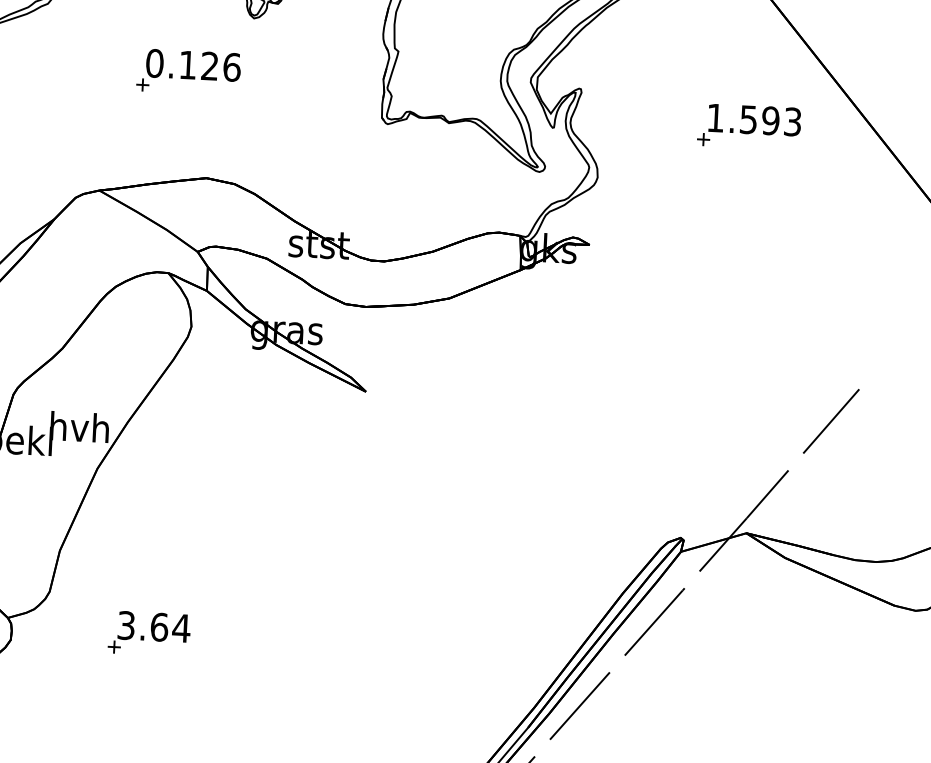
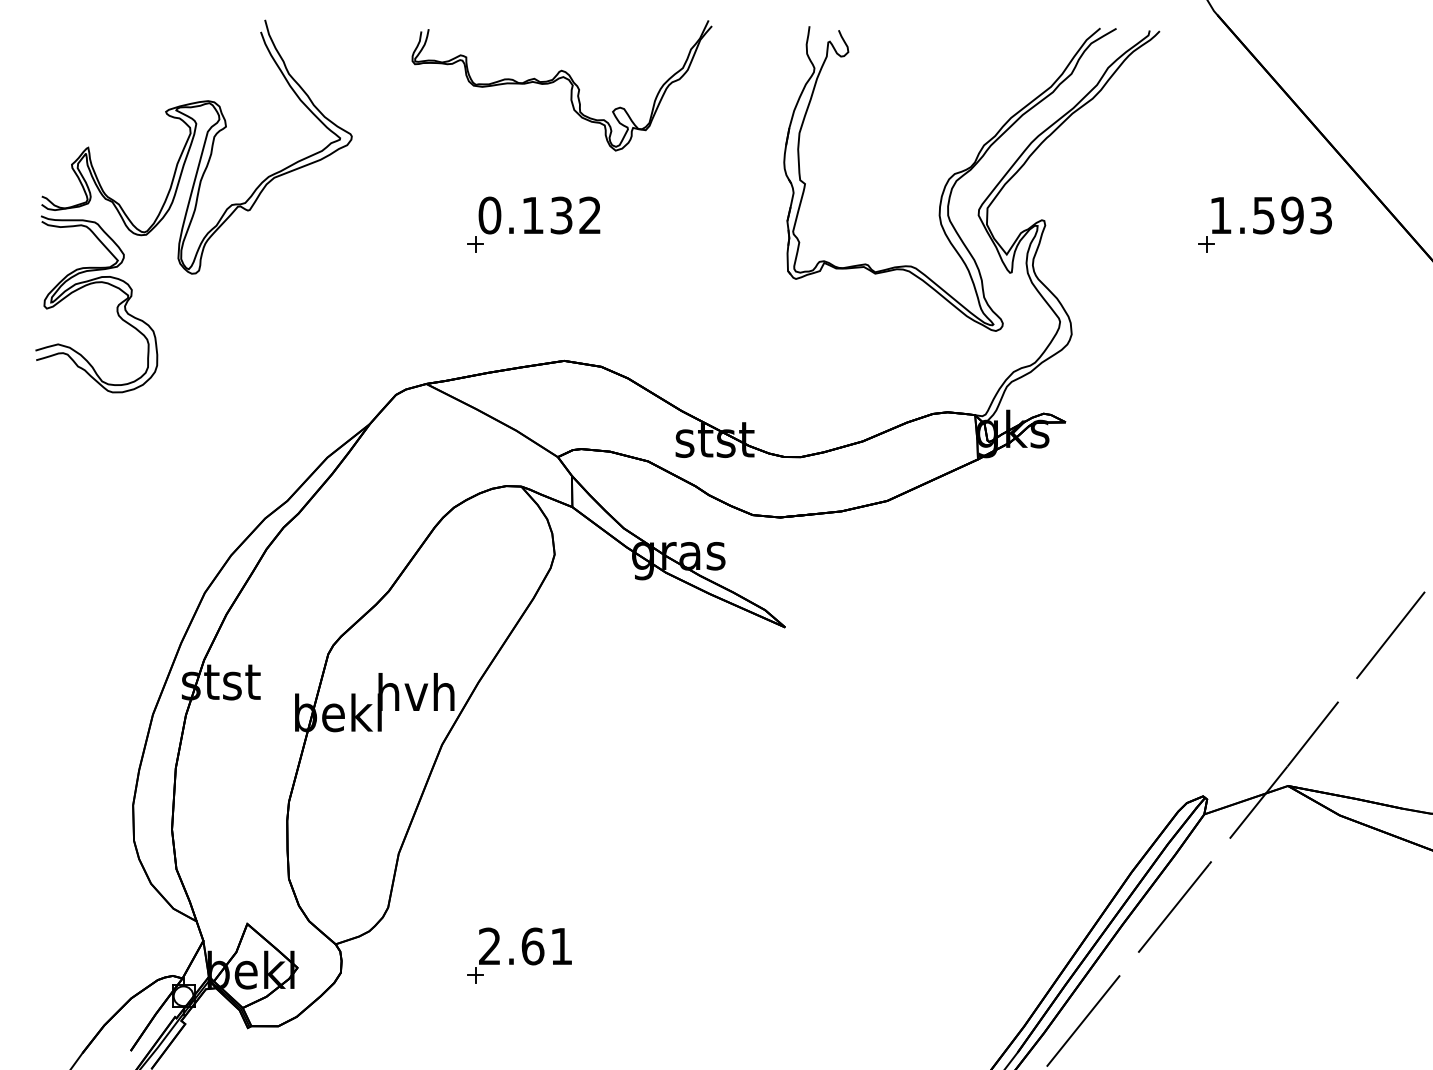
text: (220, 66) -> (575, 215), 0.126 -> 0.132
part: (748, 126) -> (1264, 224), moved
text: (154, 627) -> (526, 946), 3.64 -> 2.61

